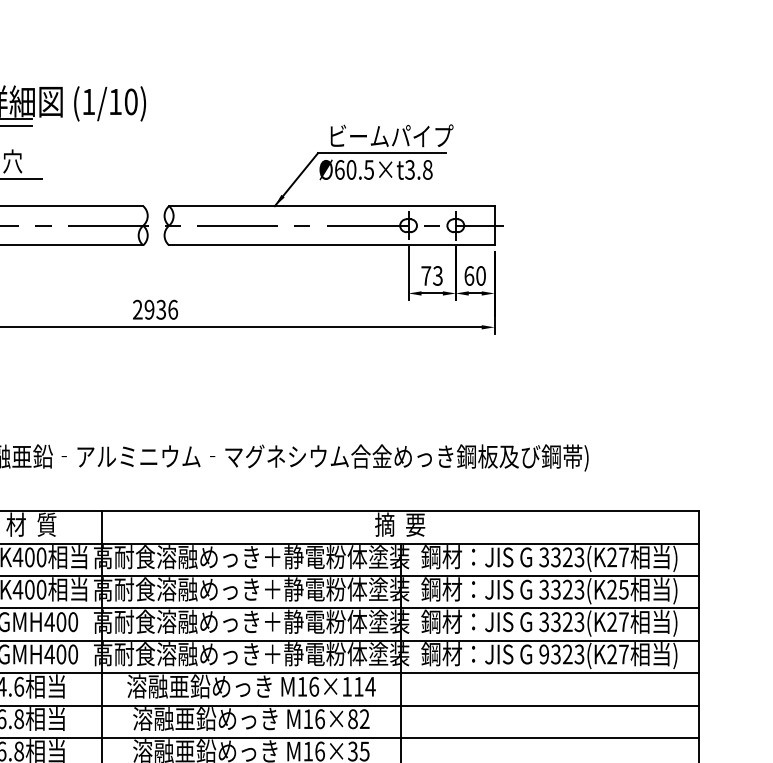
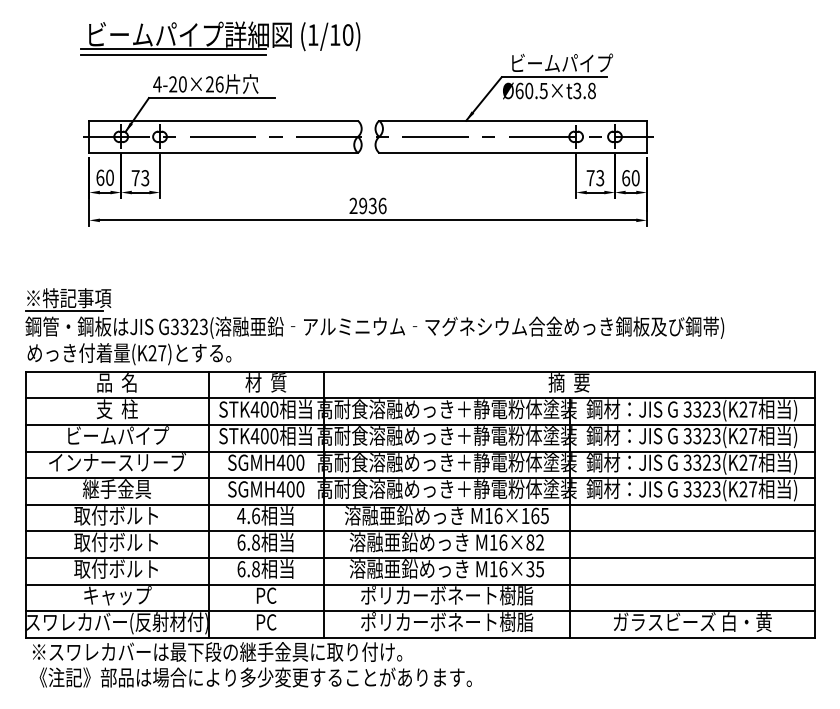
text: (624, 590) -> (753, 436), 3323(K25 -> 3323(K27
text: (544, 654) -> (687, 489), 9323(K27 -> 3323(K27
text: (365, 686) -> (540, 515), M16×114 -> M16×165

